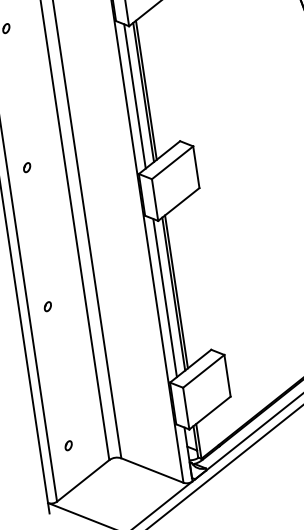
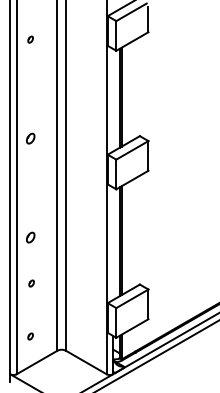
line: (135, 95) -> (113, 99), removed
part: (26, 167) -> (30, 138), size x1.6
line: (165, 297) -> (113, 243), removed
part: (47, 306) -> (30, 237), size x1.6
part: (58, 371) -> (31, 283), added

